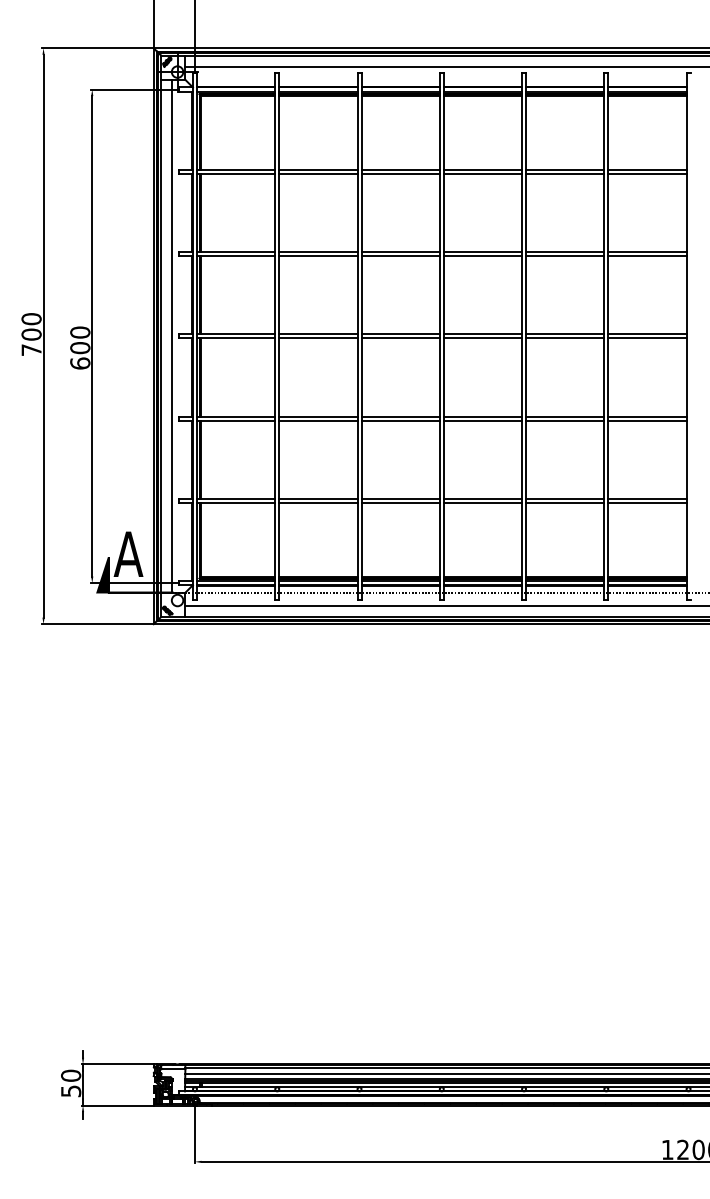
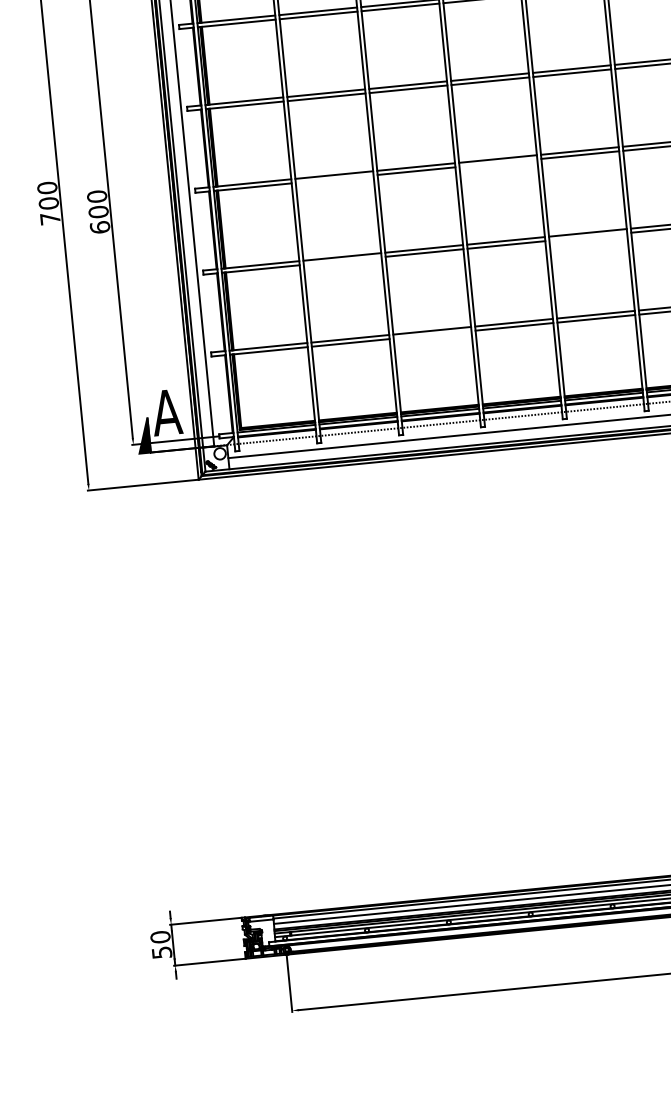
line: (318, 338) -> (334, 179), removed
line: (482, 338) -> (497, 163), removed
line: (318, 420) -> (342, 260), removed
line: (565, 420) -> (588, 236), removed
line: (400, 502) -> (432, 334), removed

